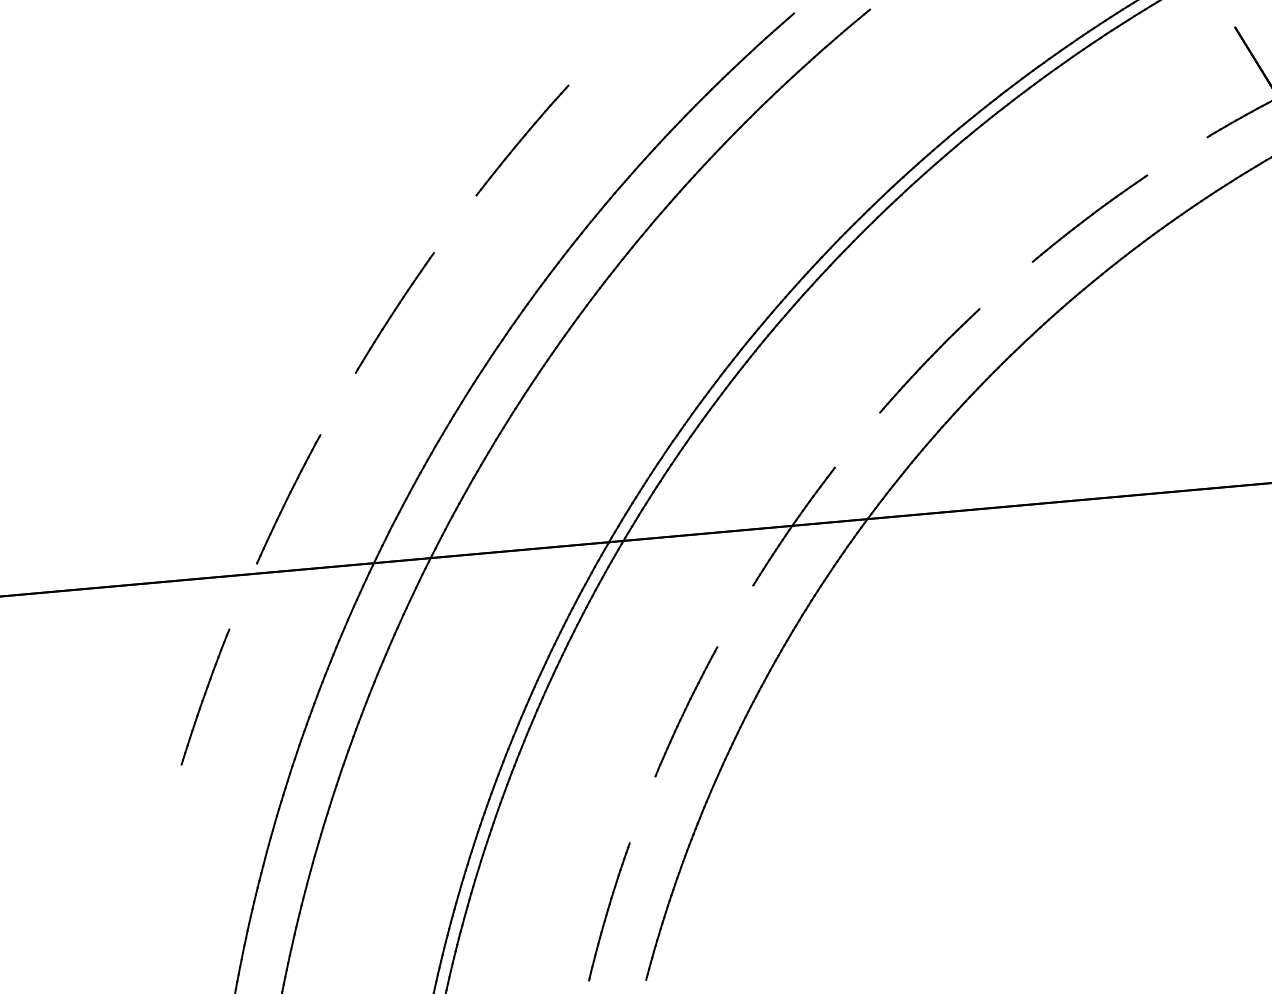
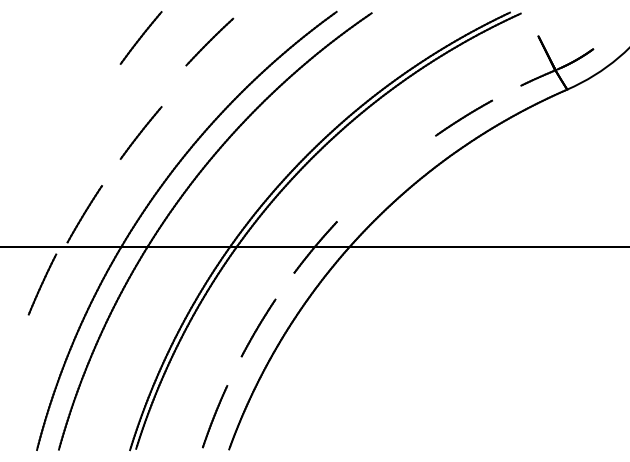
line: (374, 106) -> (140, 37), added
line: (521, 139) -> (209, 41), moved
line: (929, 360) -> (384, 176), removed
line: (205, 696) -> (42, 284), moved

